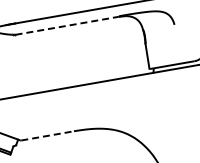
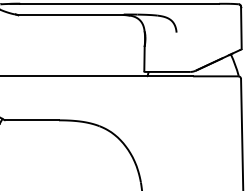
line: (67, 26) -> (70, 15), dashed -> solid
line: (47, 136) -> (32, 120), dashed -> solid

